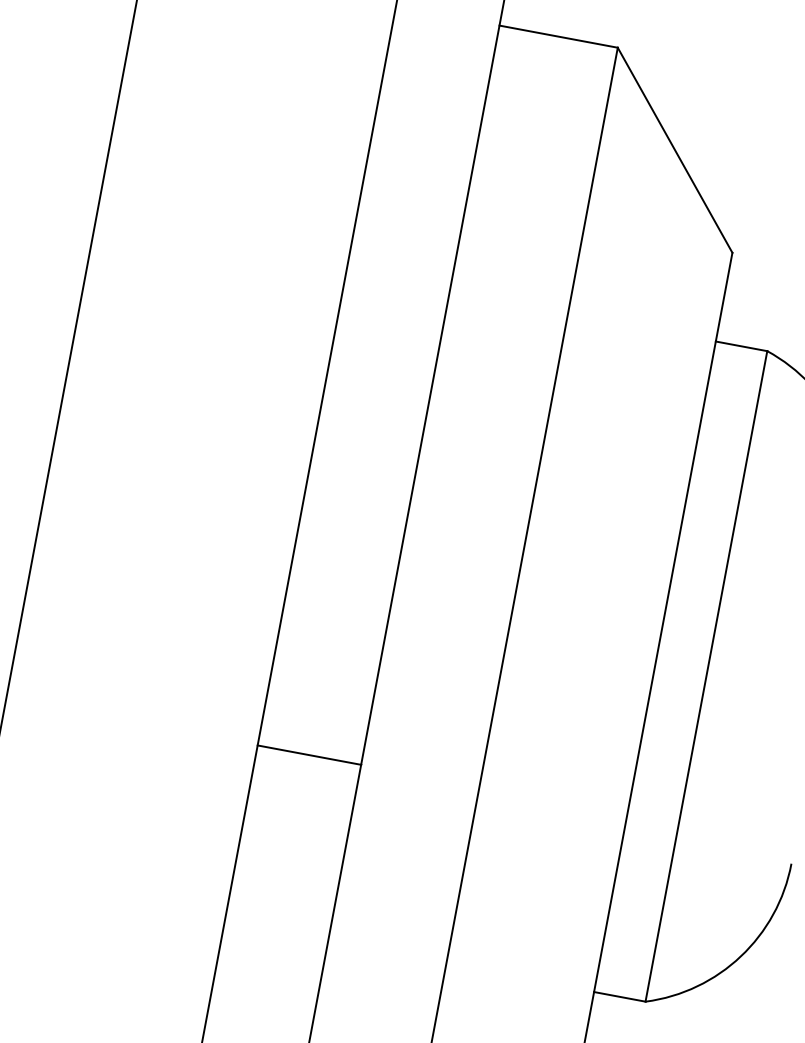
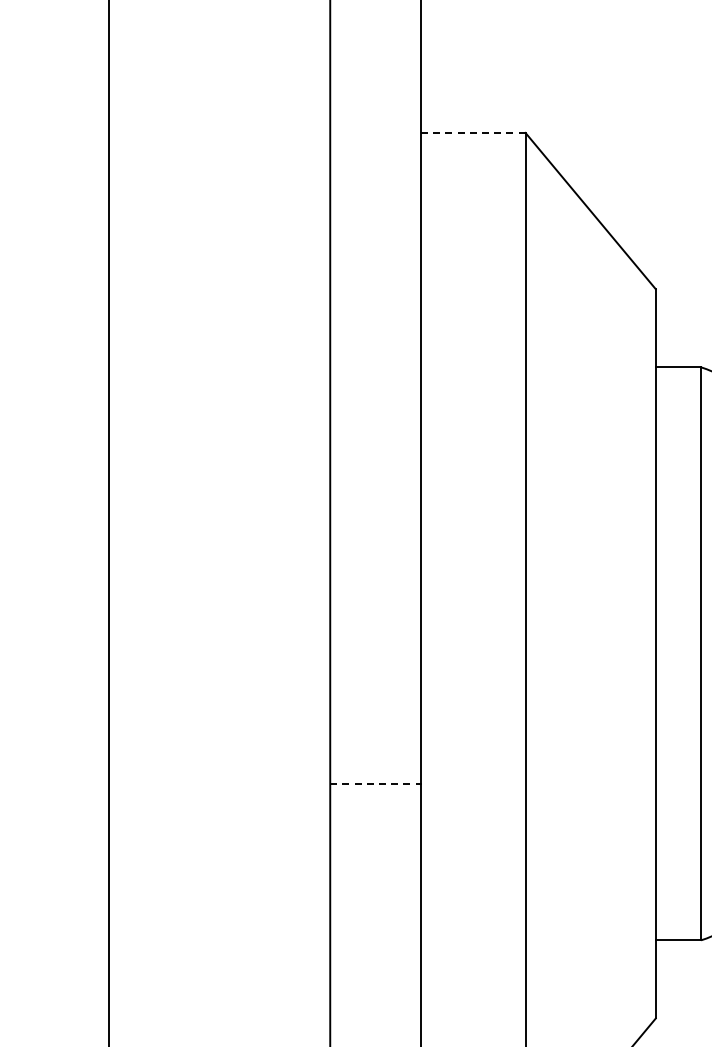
line: (557, 35) -> (472, 132), solid -> dashed
line: (308, 755) -> (375, 784), solid -> dashed

